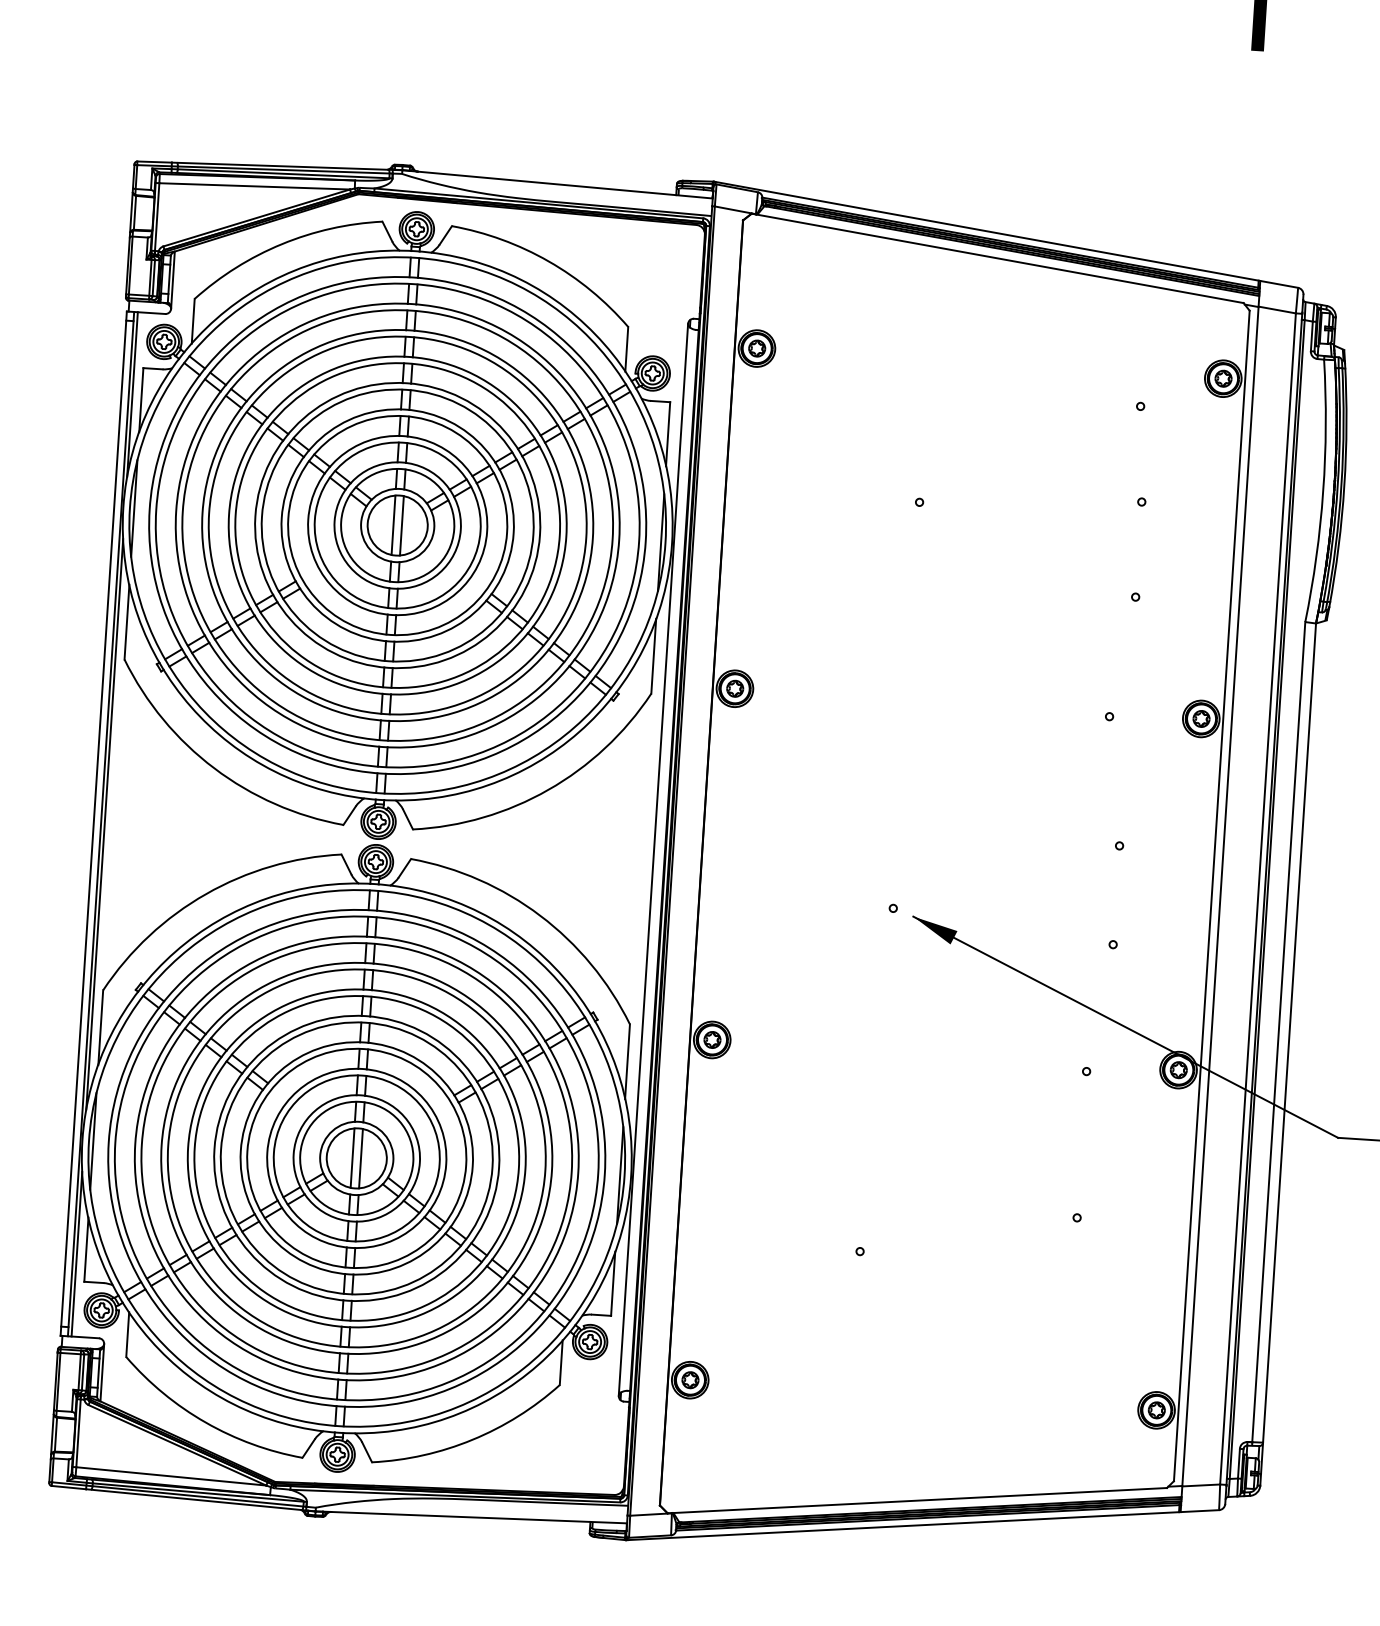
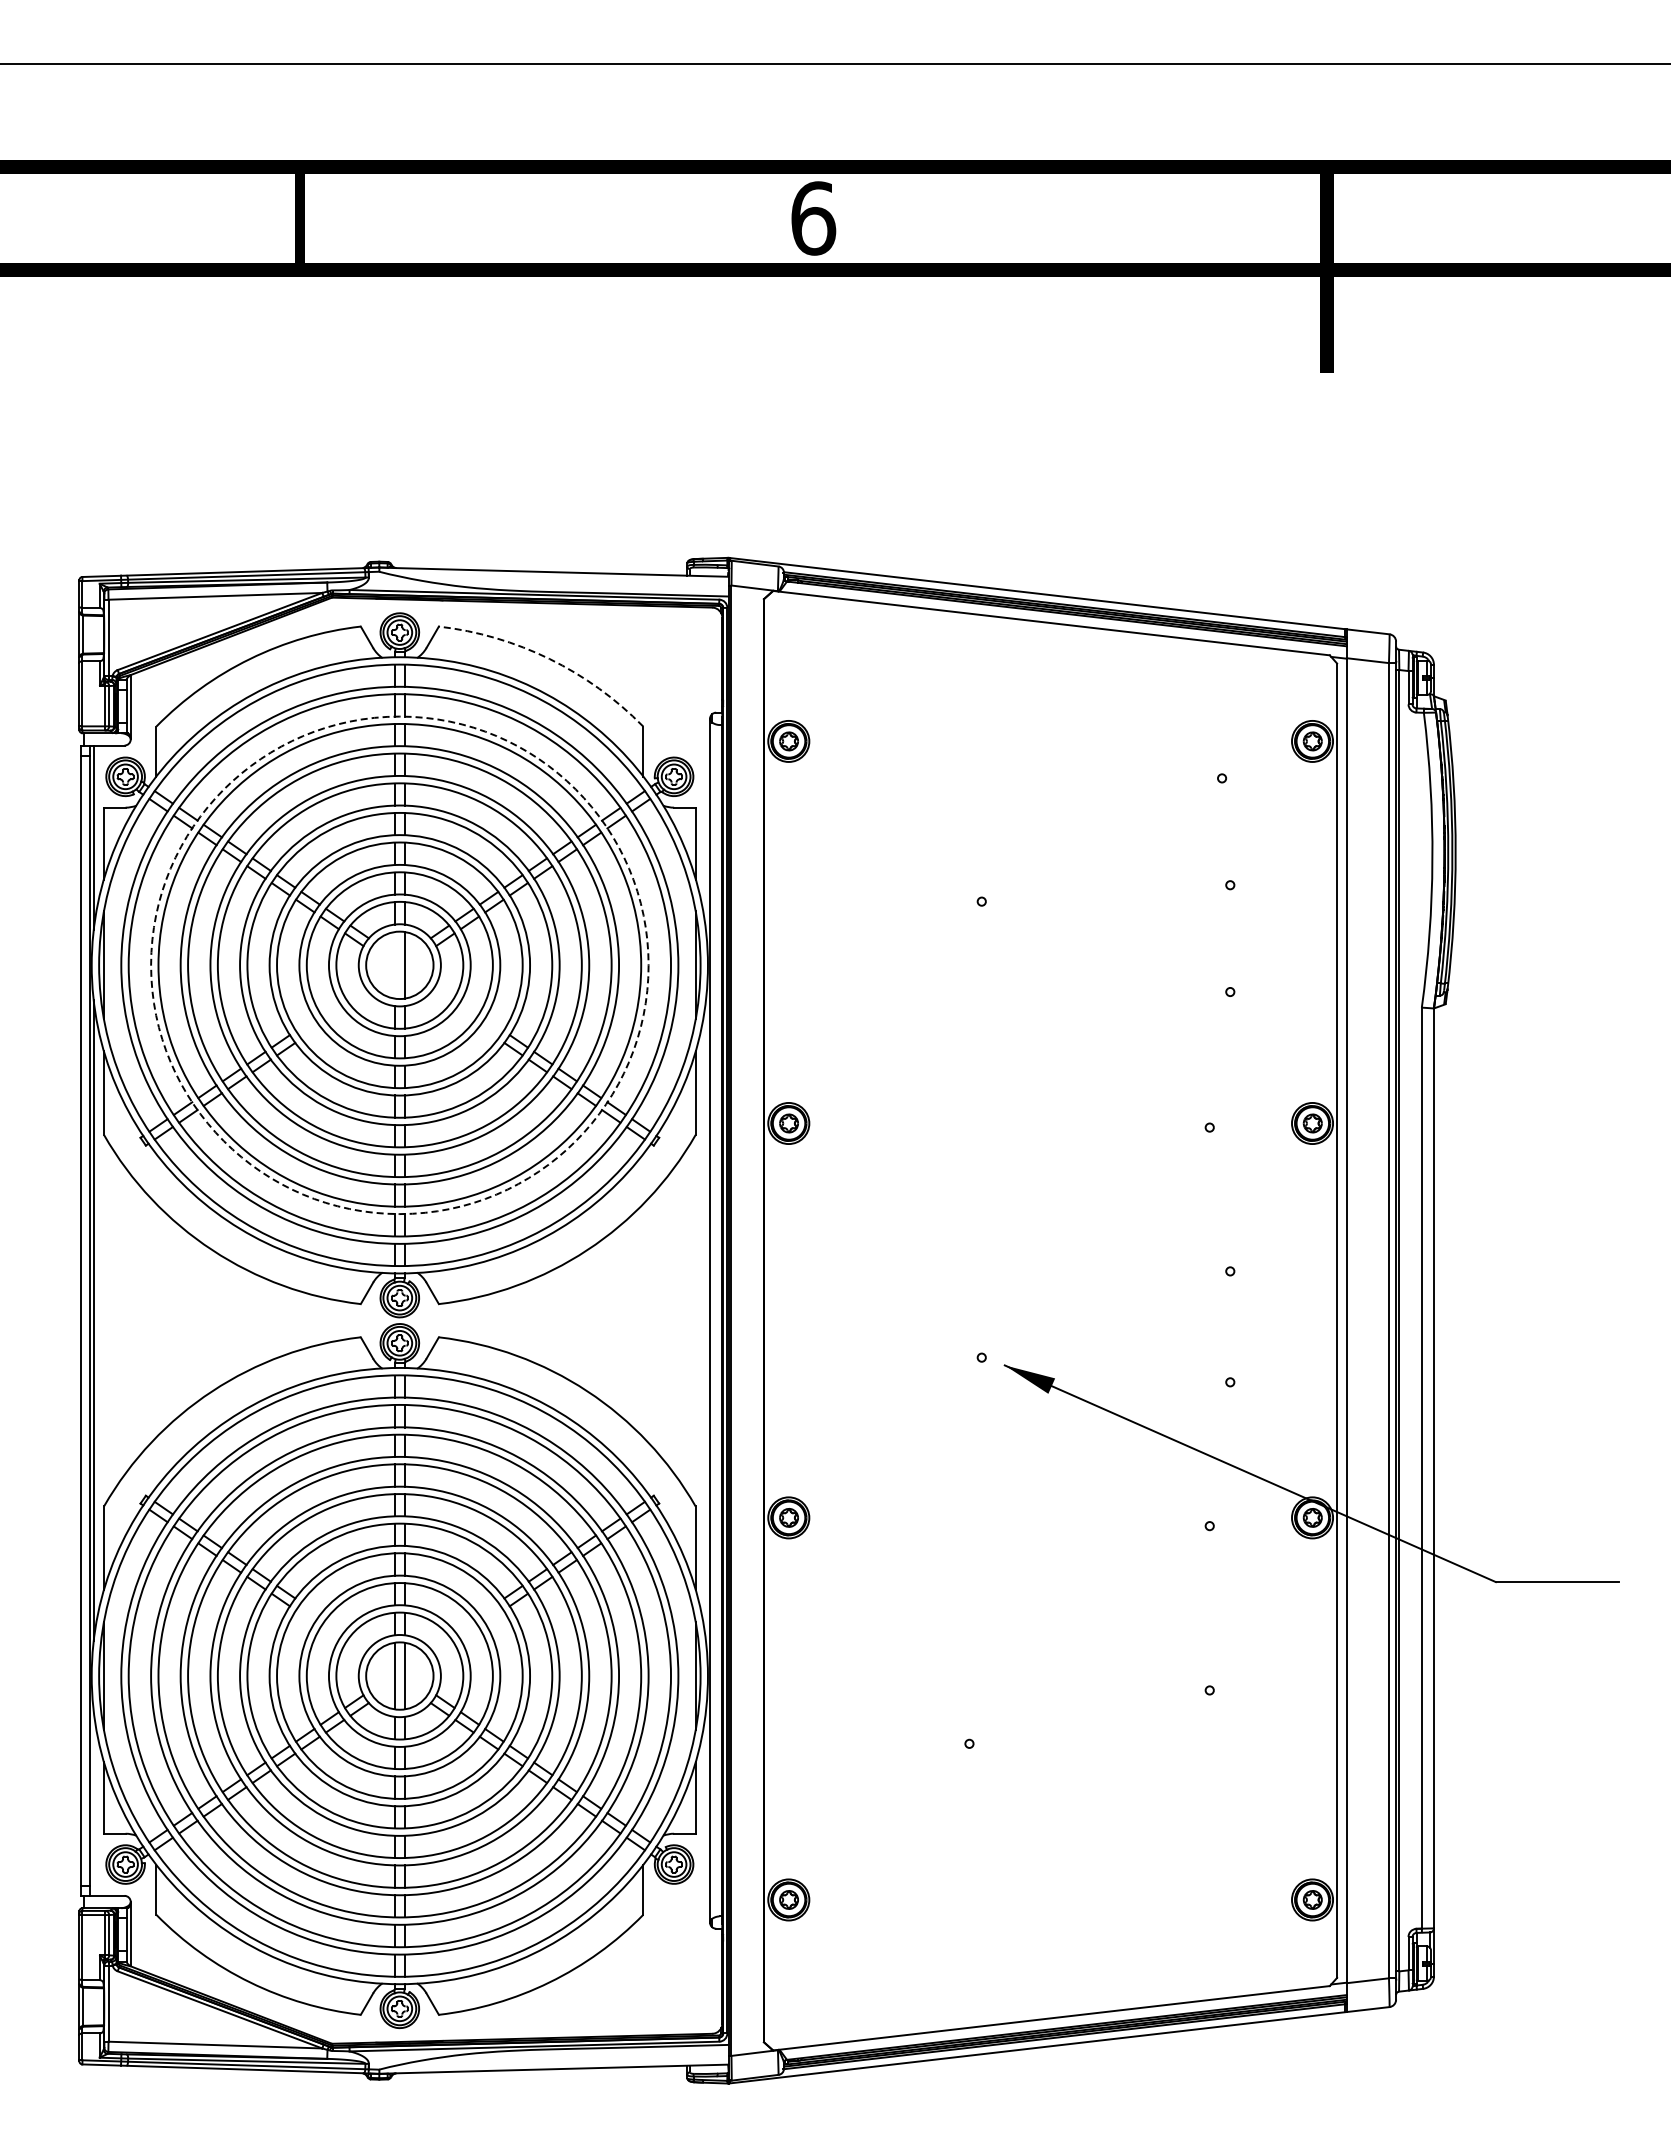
arc: (548, 261) -> (549, 659), solid -> dashed
line: (393, 525) -> (395, 965), removed
circle: (397, 525) -> (399, 965), solid -> dashed
line: (76, 1254) -> (93, 1803), removed

